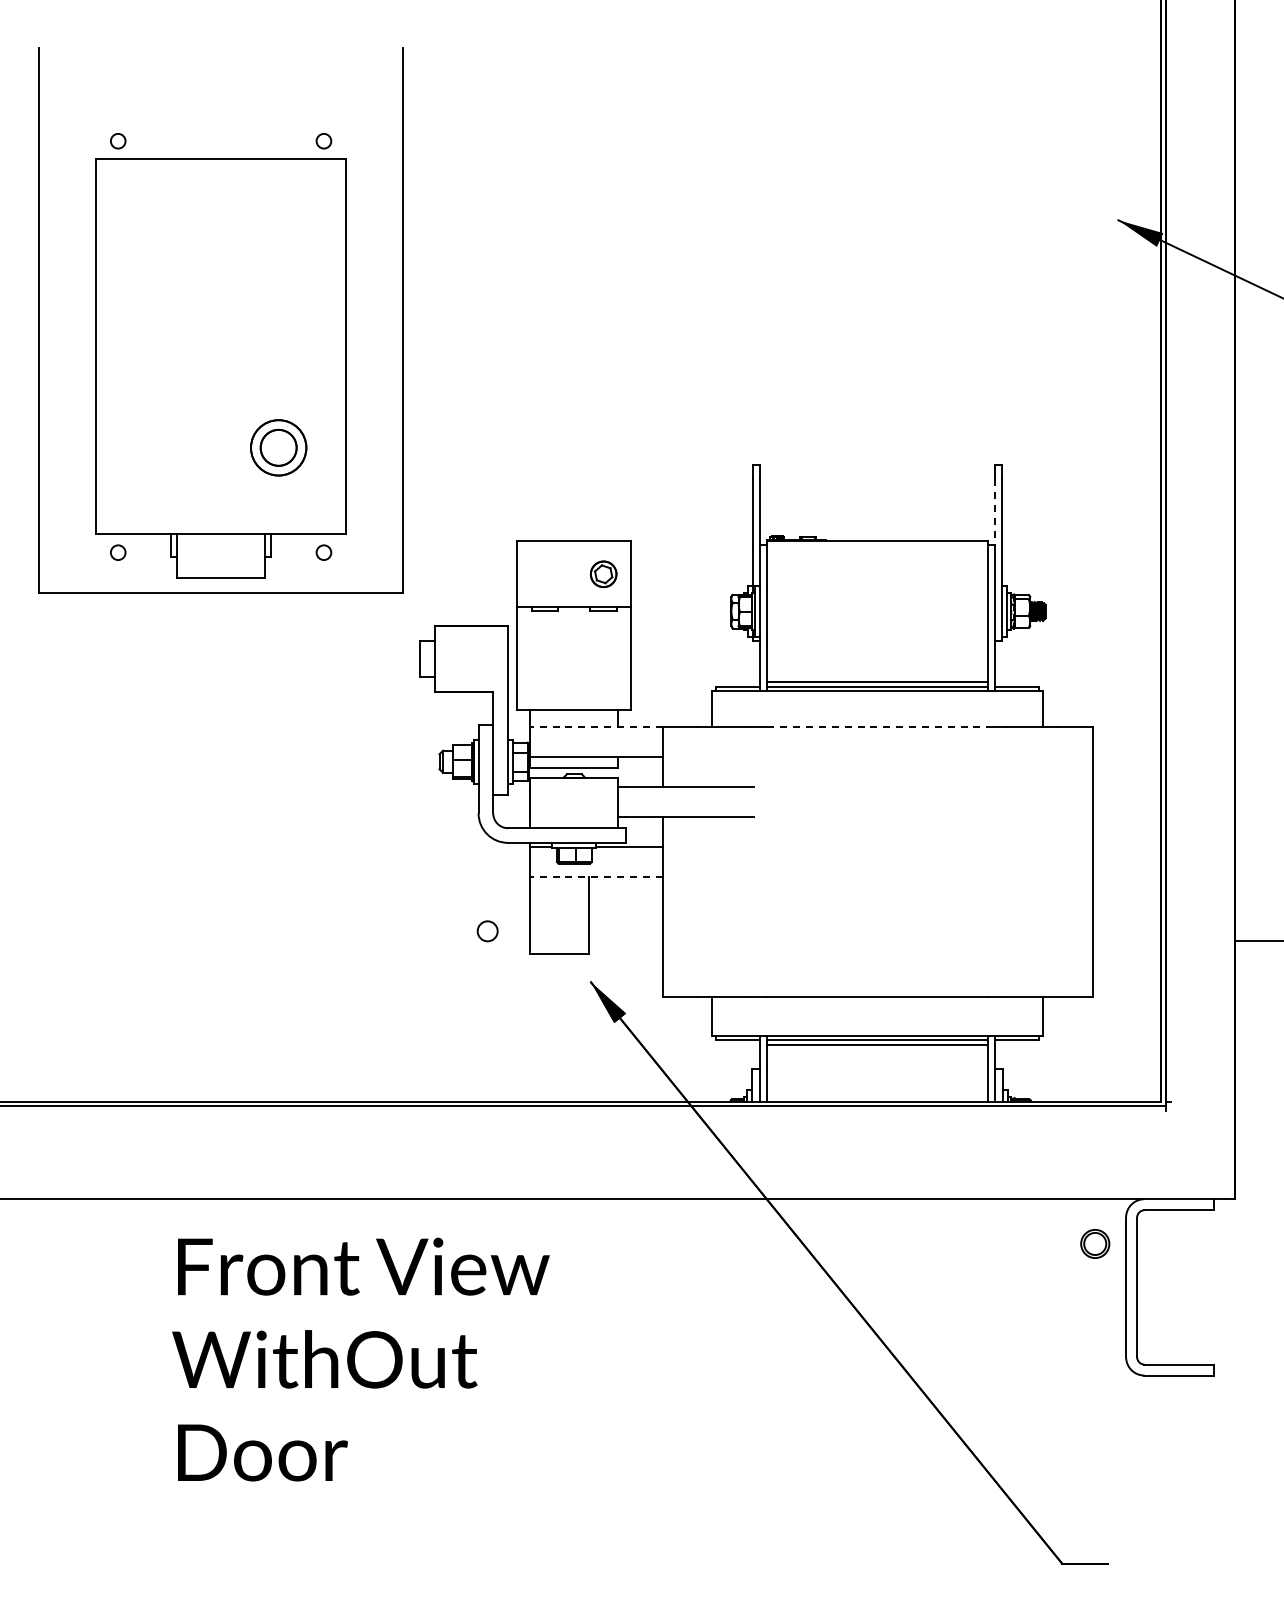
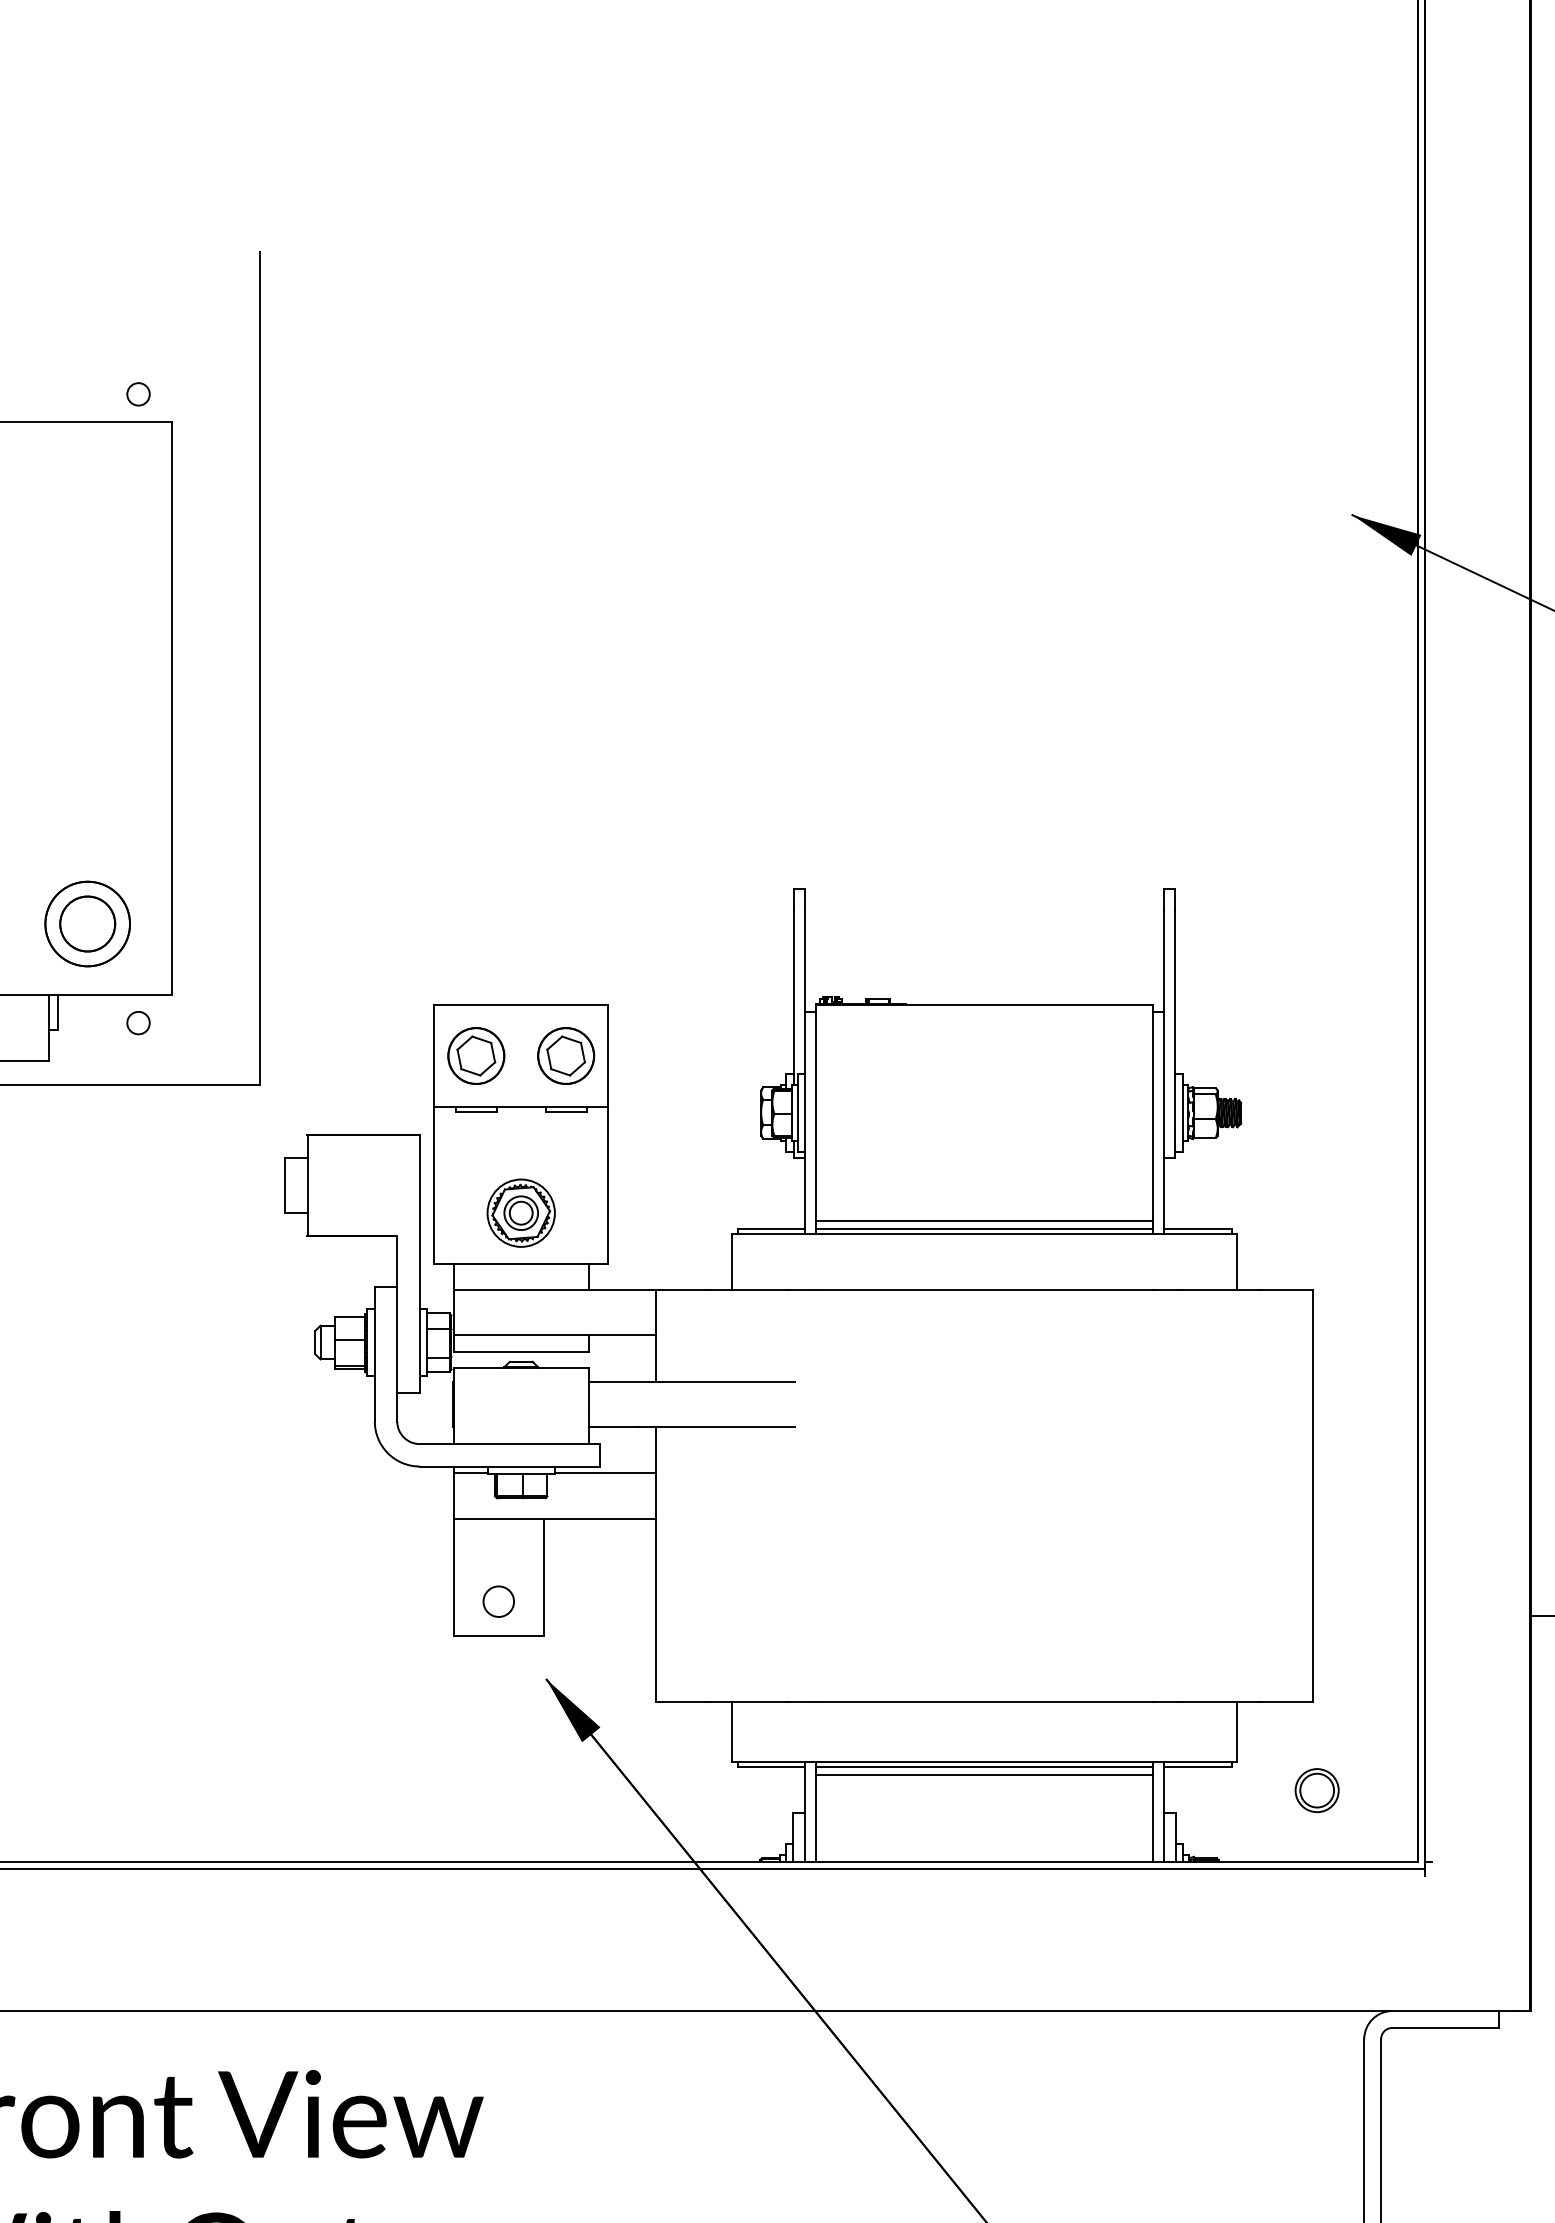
part: (278, 447) -> (87, 923), moved
line: (995, 512) -> (1164, 961), dashed -> solid
part: (544, 574) -> (475, 1056), added
part: (603, 574) -> (565, 1056), size x1.43
part: (574, 676) -> (521, 1212), added
line: (595, 727) -> (553, 1290), dashed -> solid
line: (878, 727) -> (985, 1290), dashed -> solid
line: (595, 876) -> (553, 1517), dashed -> solid
circle: (487, 931) -> (498, 1601), moved
part: (1095, 1243) -> (1317, 1789), moved

